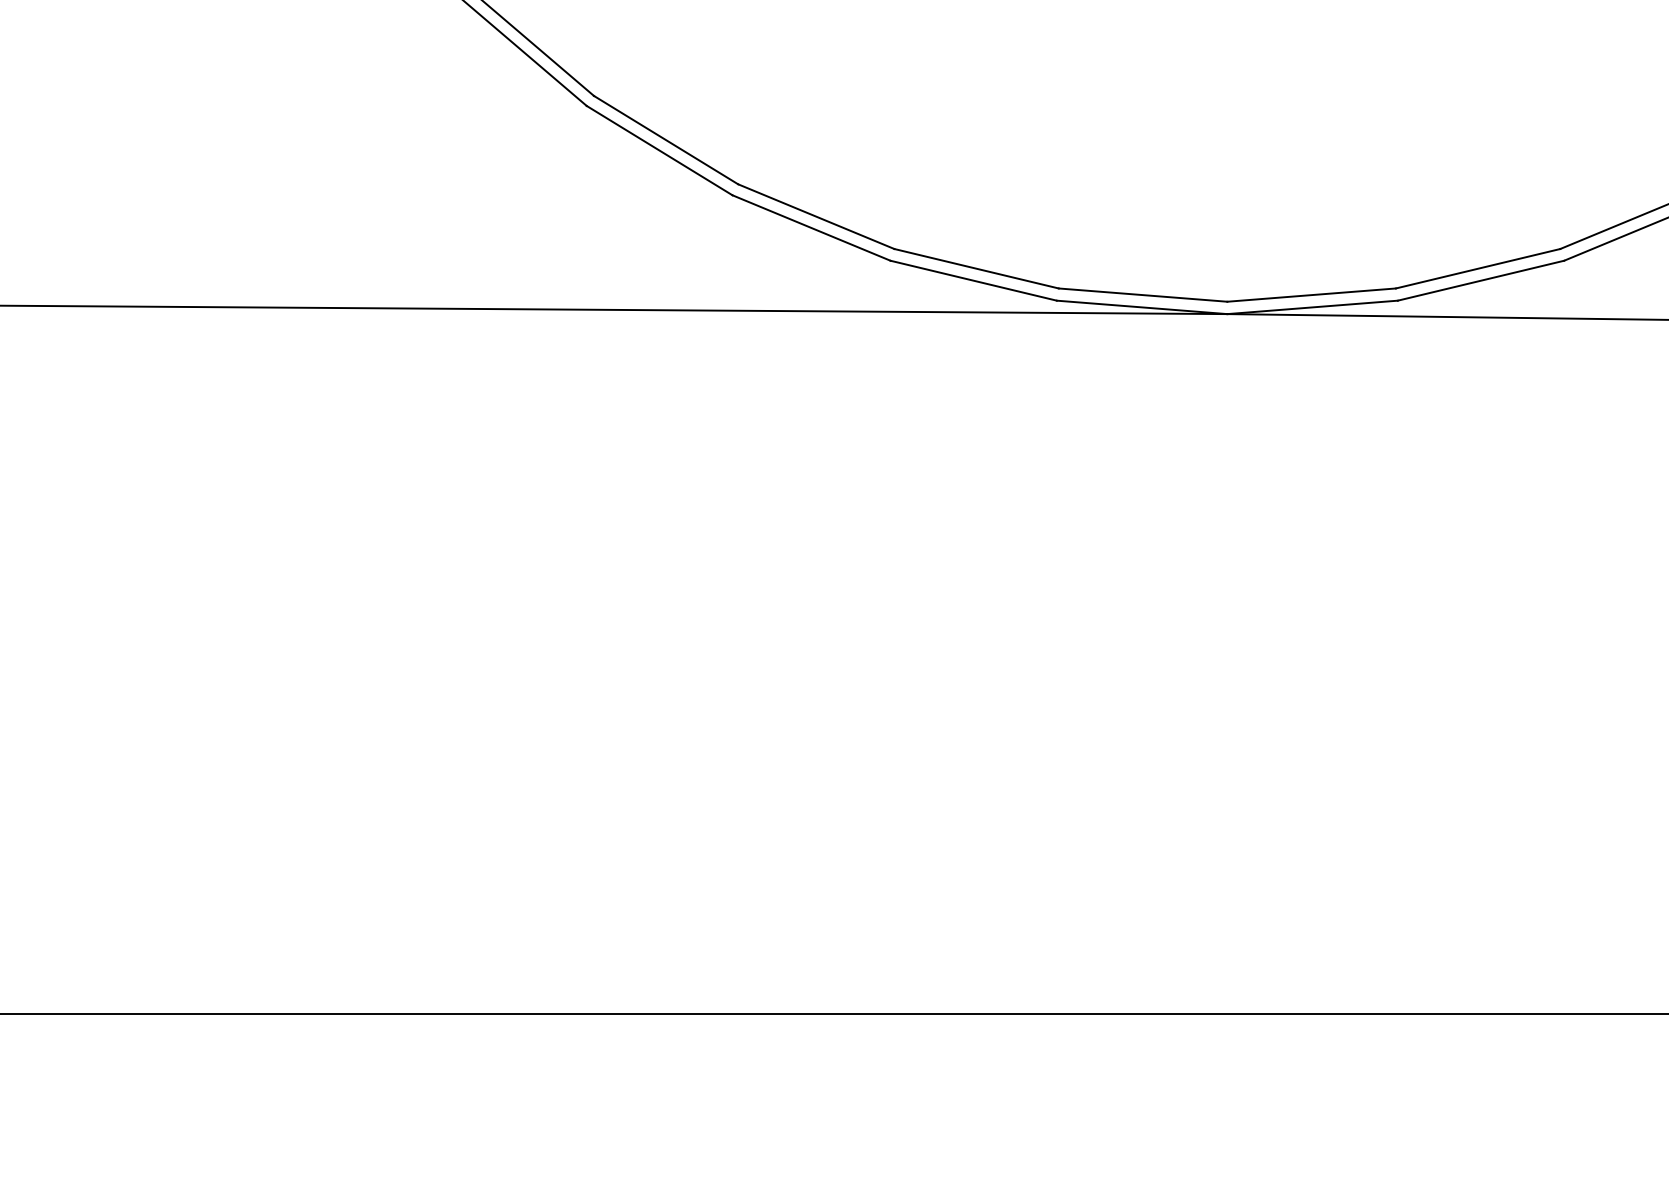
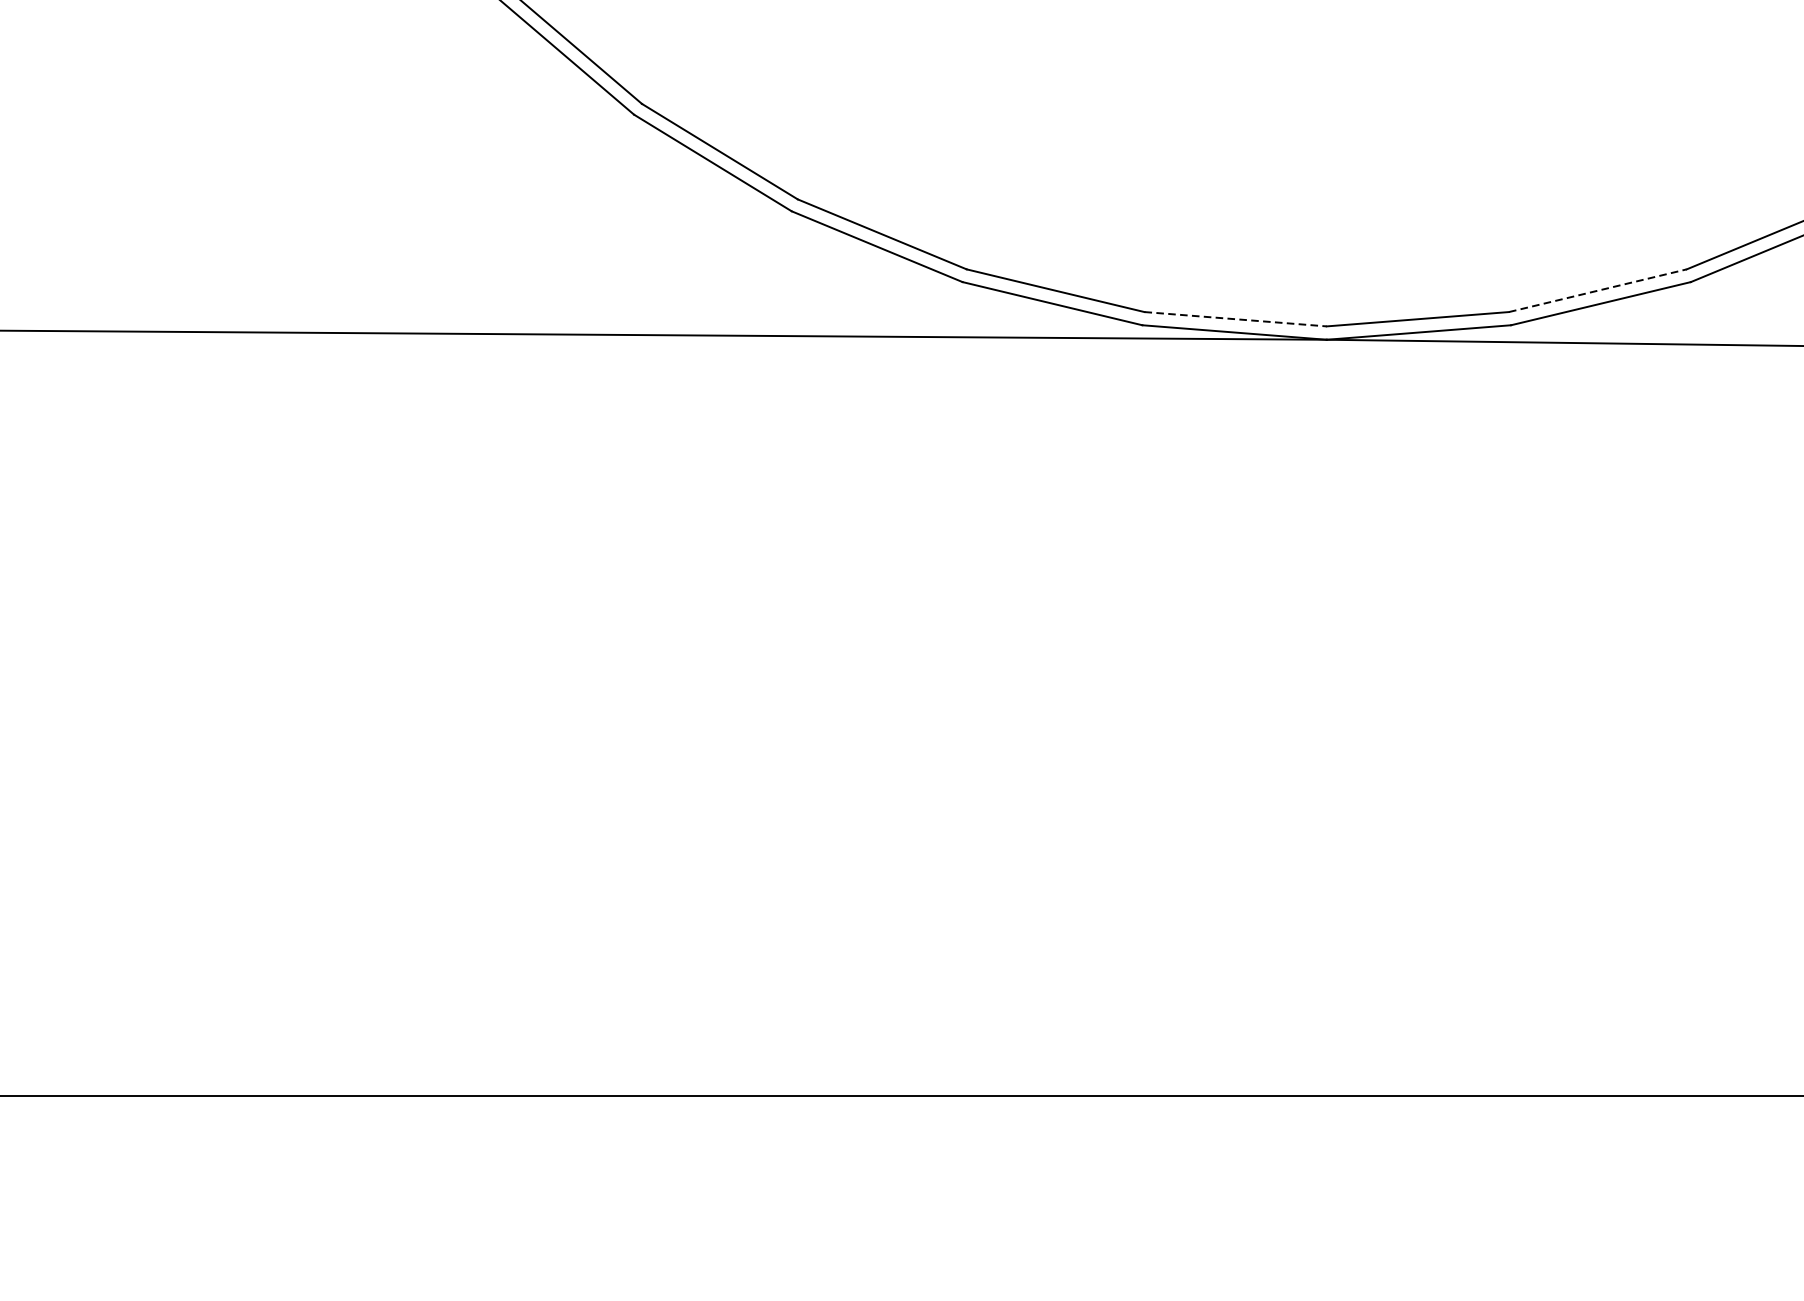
line: (1478, 268) -> (1598, 290), solid -> dashed
line: (1143, 295) -> (1236, 319), solid -> dashed

